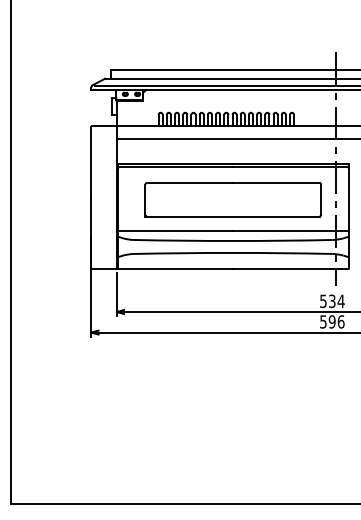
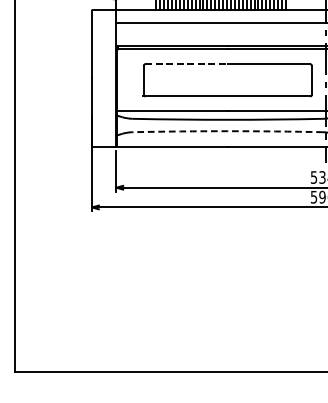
line: (190, 182) -> (186, 63), solid -> dashed
arc: (233, 252) -> (228, 130), solid -> dashed

